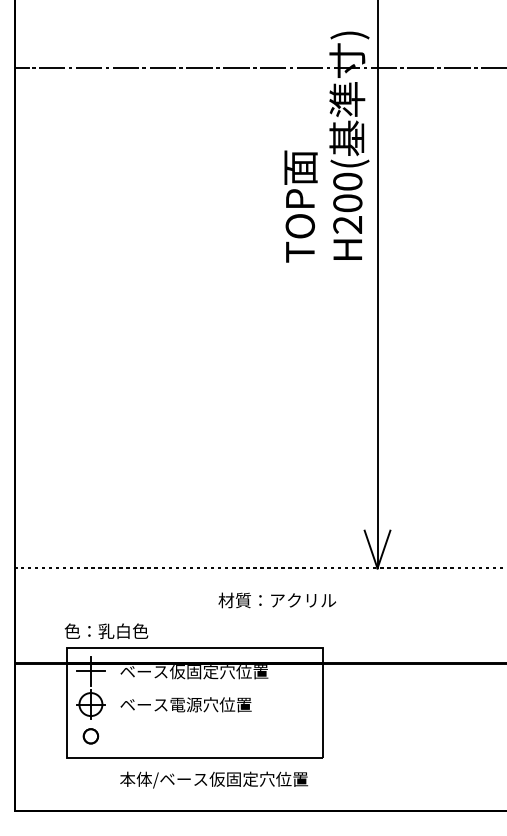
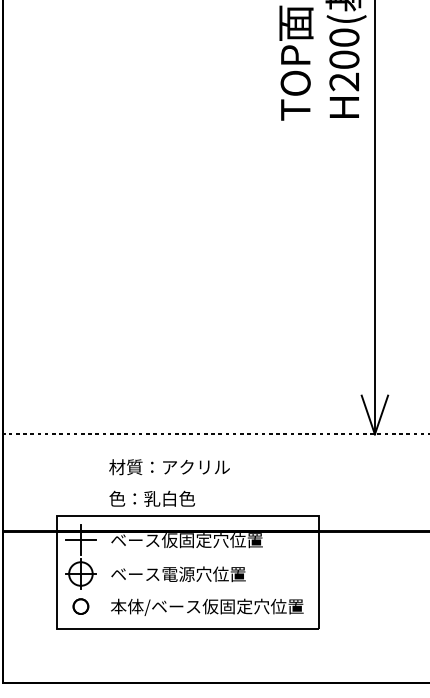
text: (277, 600) -> (169, 467), moved
text: (106, 631) -> (152, 499), moved
text: (214, 779) -> (207, 606), moved

